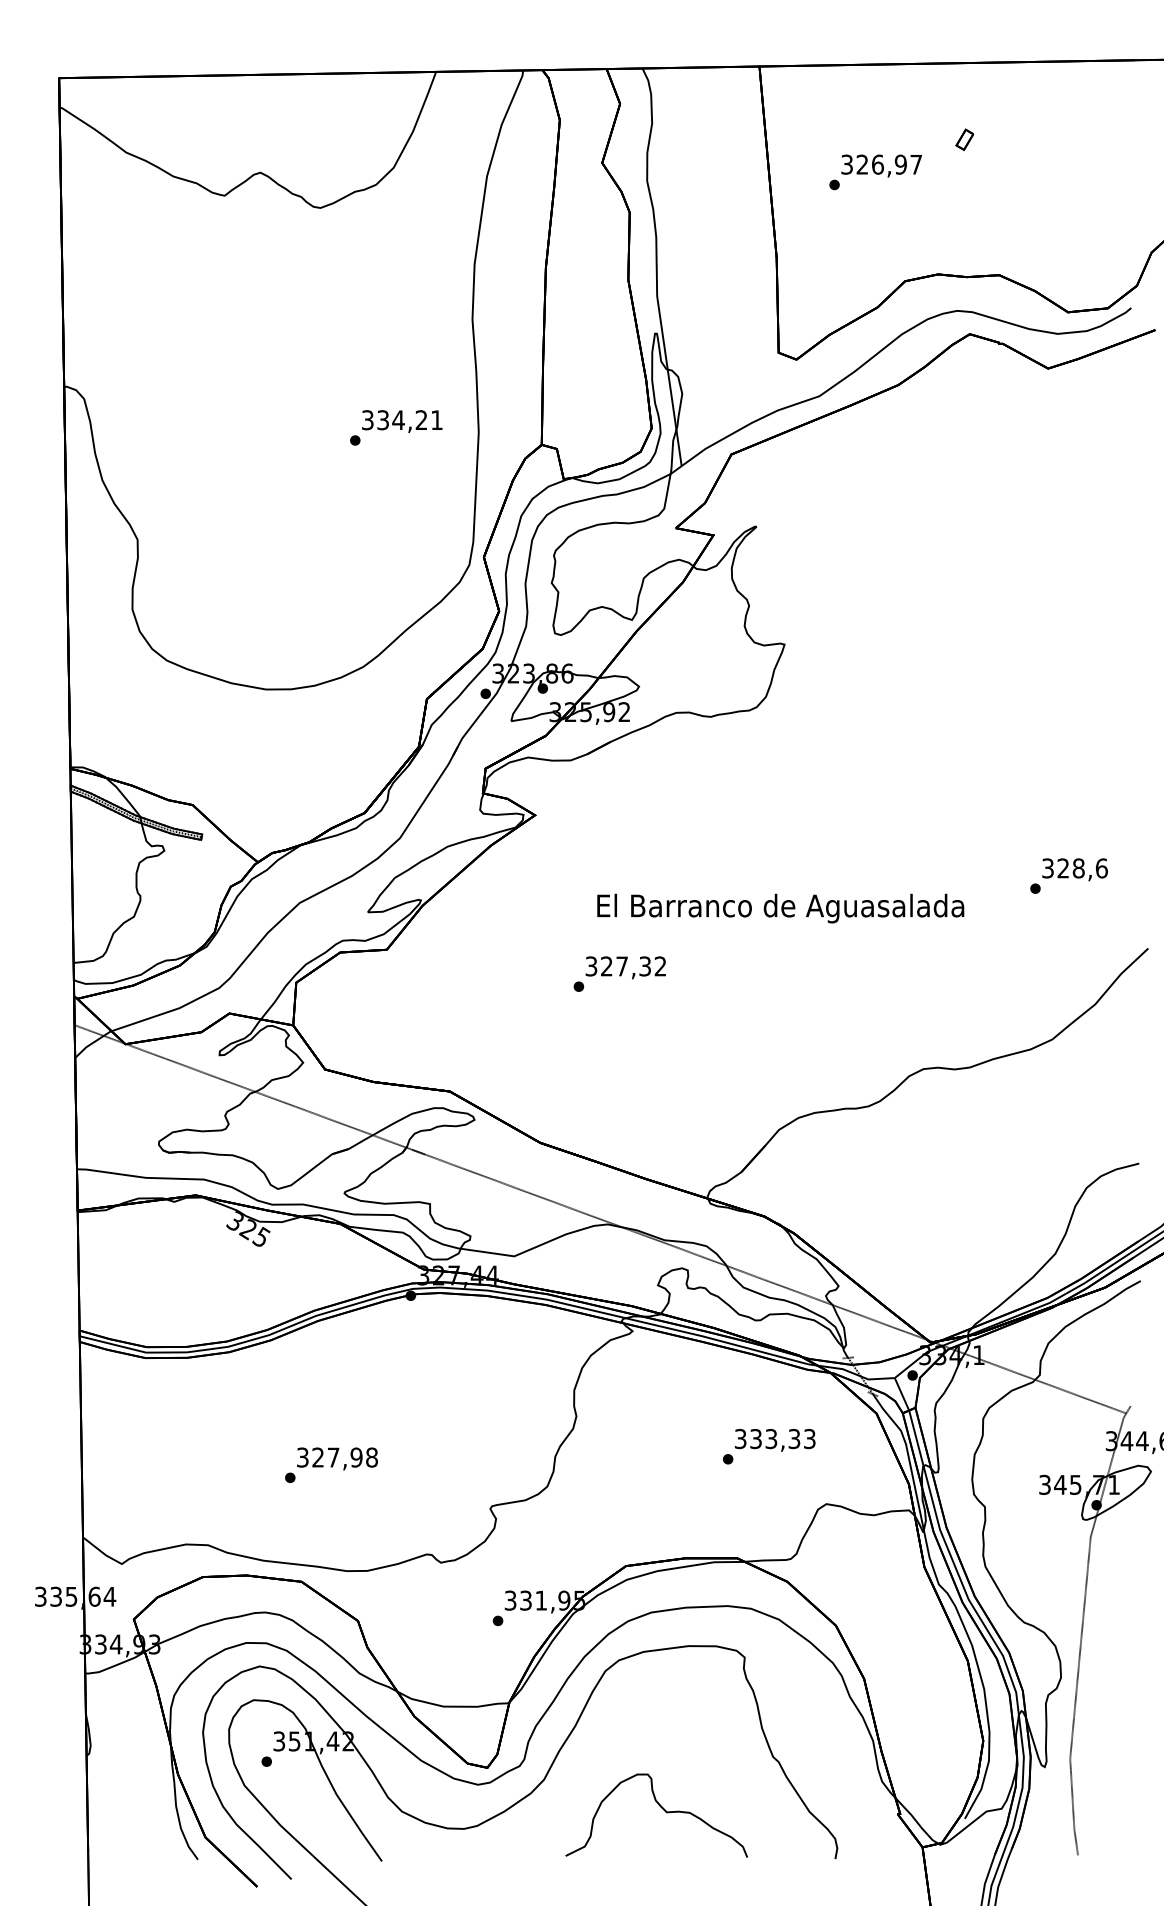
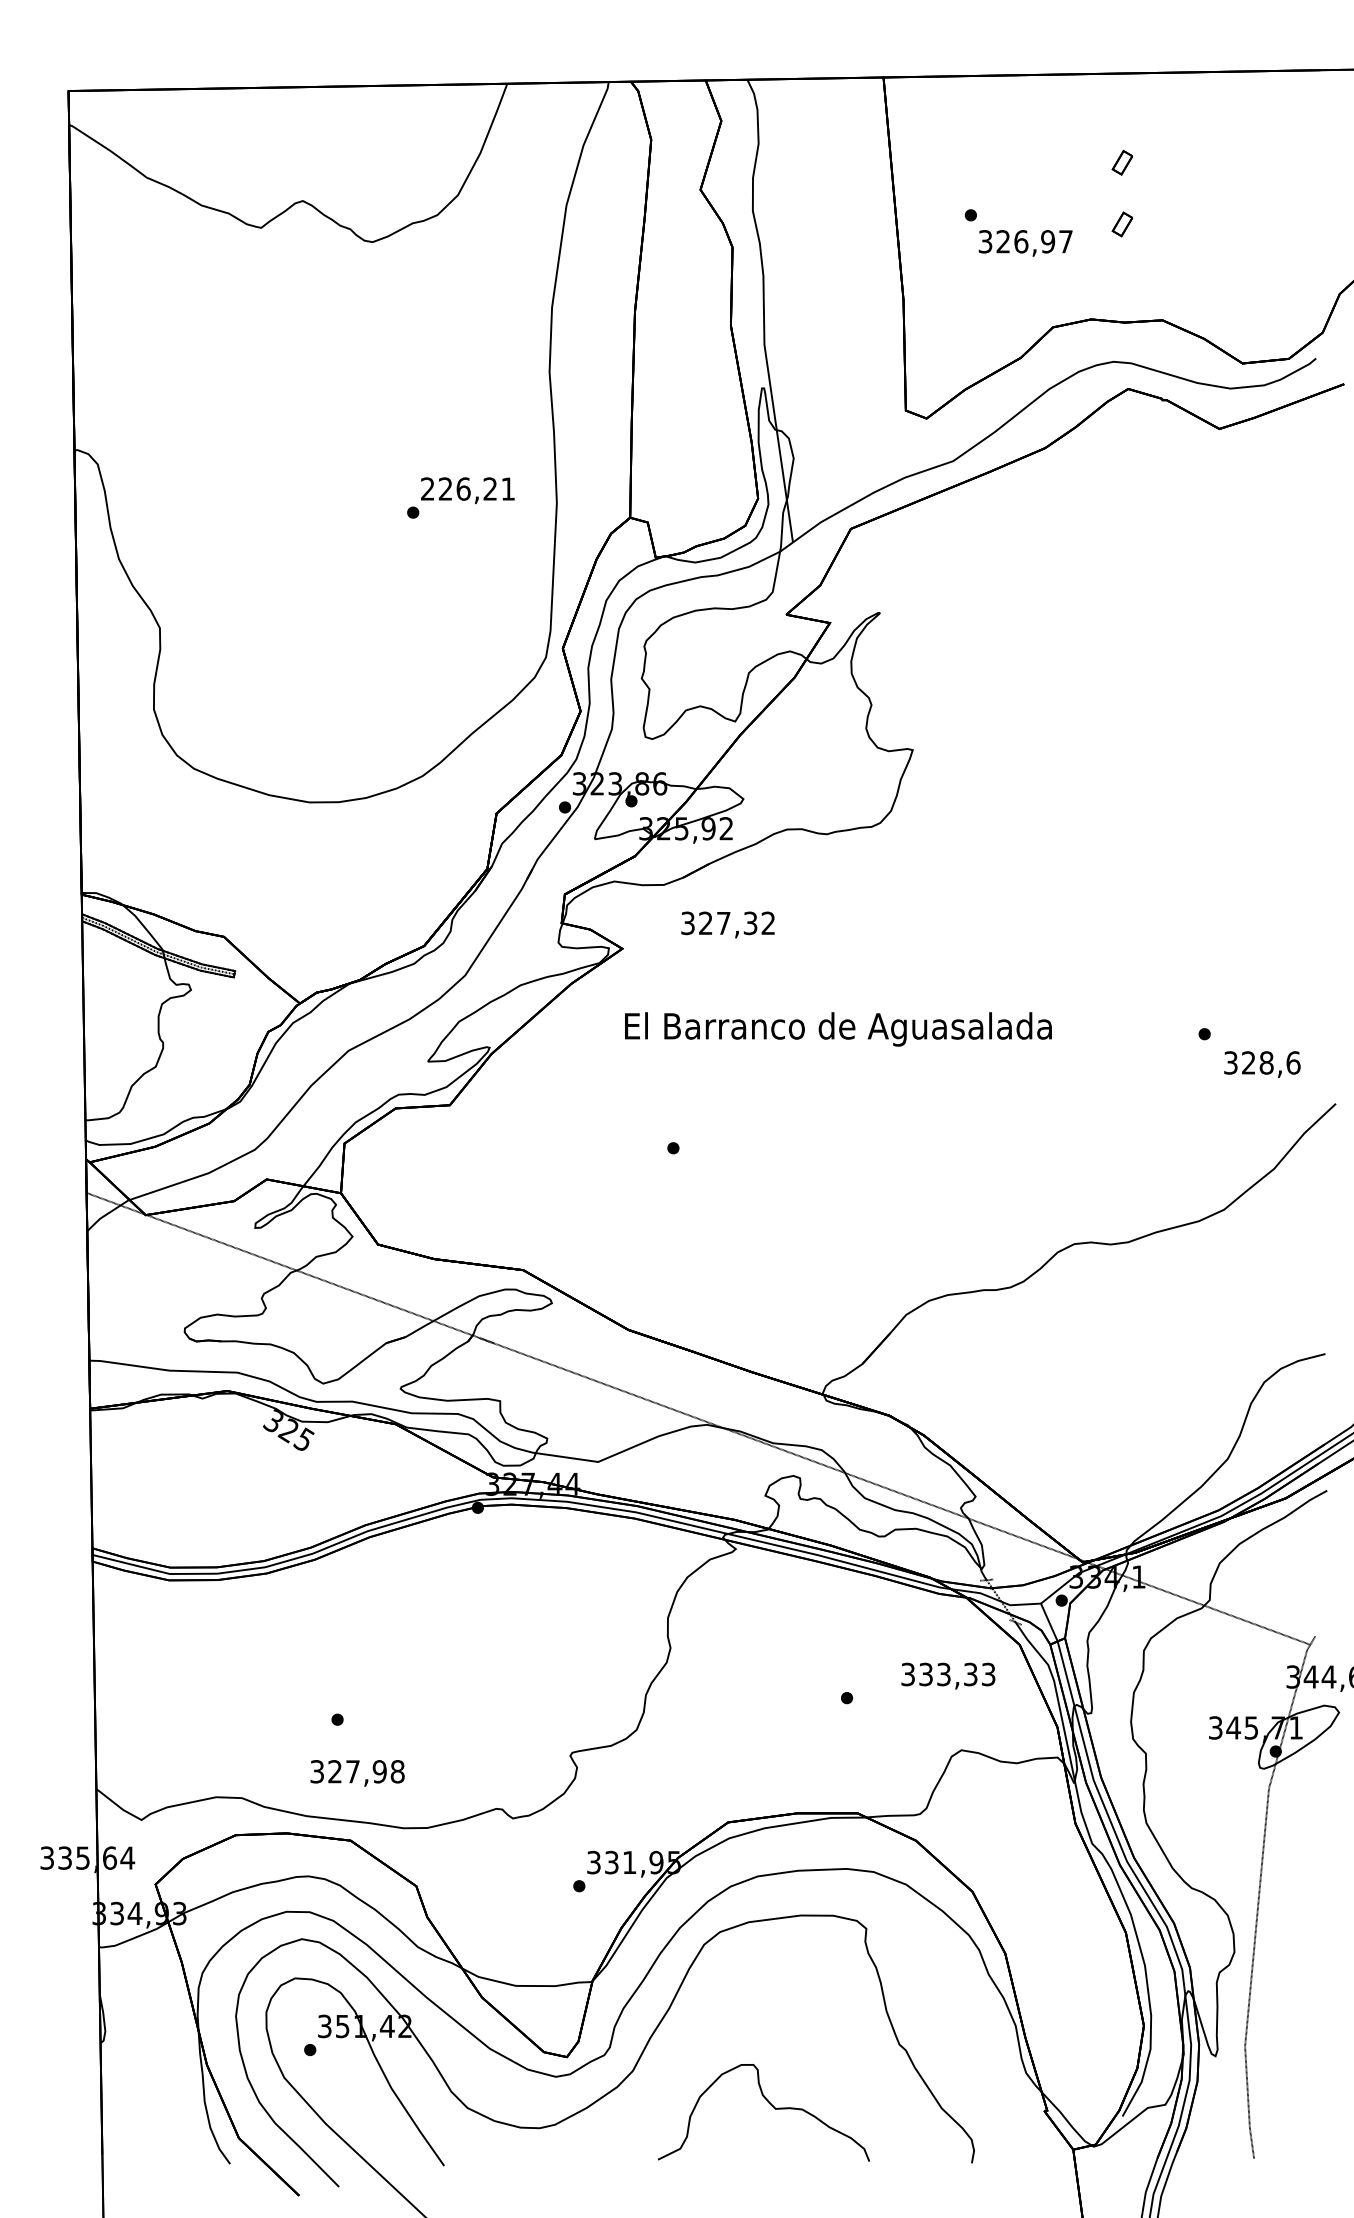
text: (881, 165) -> (1025, 242), moved
part: (964, 192) -> (1122, 224), added
text: (383, 420) -> (446, 489), 334,21 -> 226,21
text: (1074, 869) -> (1261, 1064), moved
text: (780, 908) -> (838, 1029), moved
text: (625, 967) -> (727, 924), moved
text: (775, 1440) -> (948, 1676), moved
text: (337, 1458) -> (357, 1772), moved

